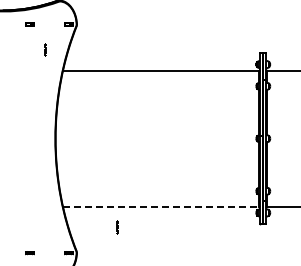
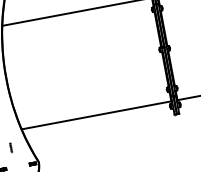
line: (161, 206) -> (96, 115), dashed -> solid
line: (117, 227) -> (11, 147), moved

